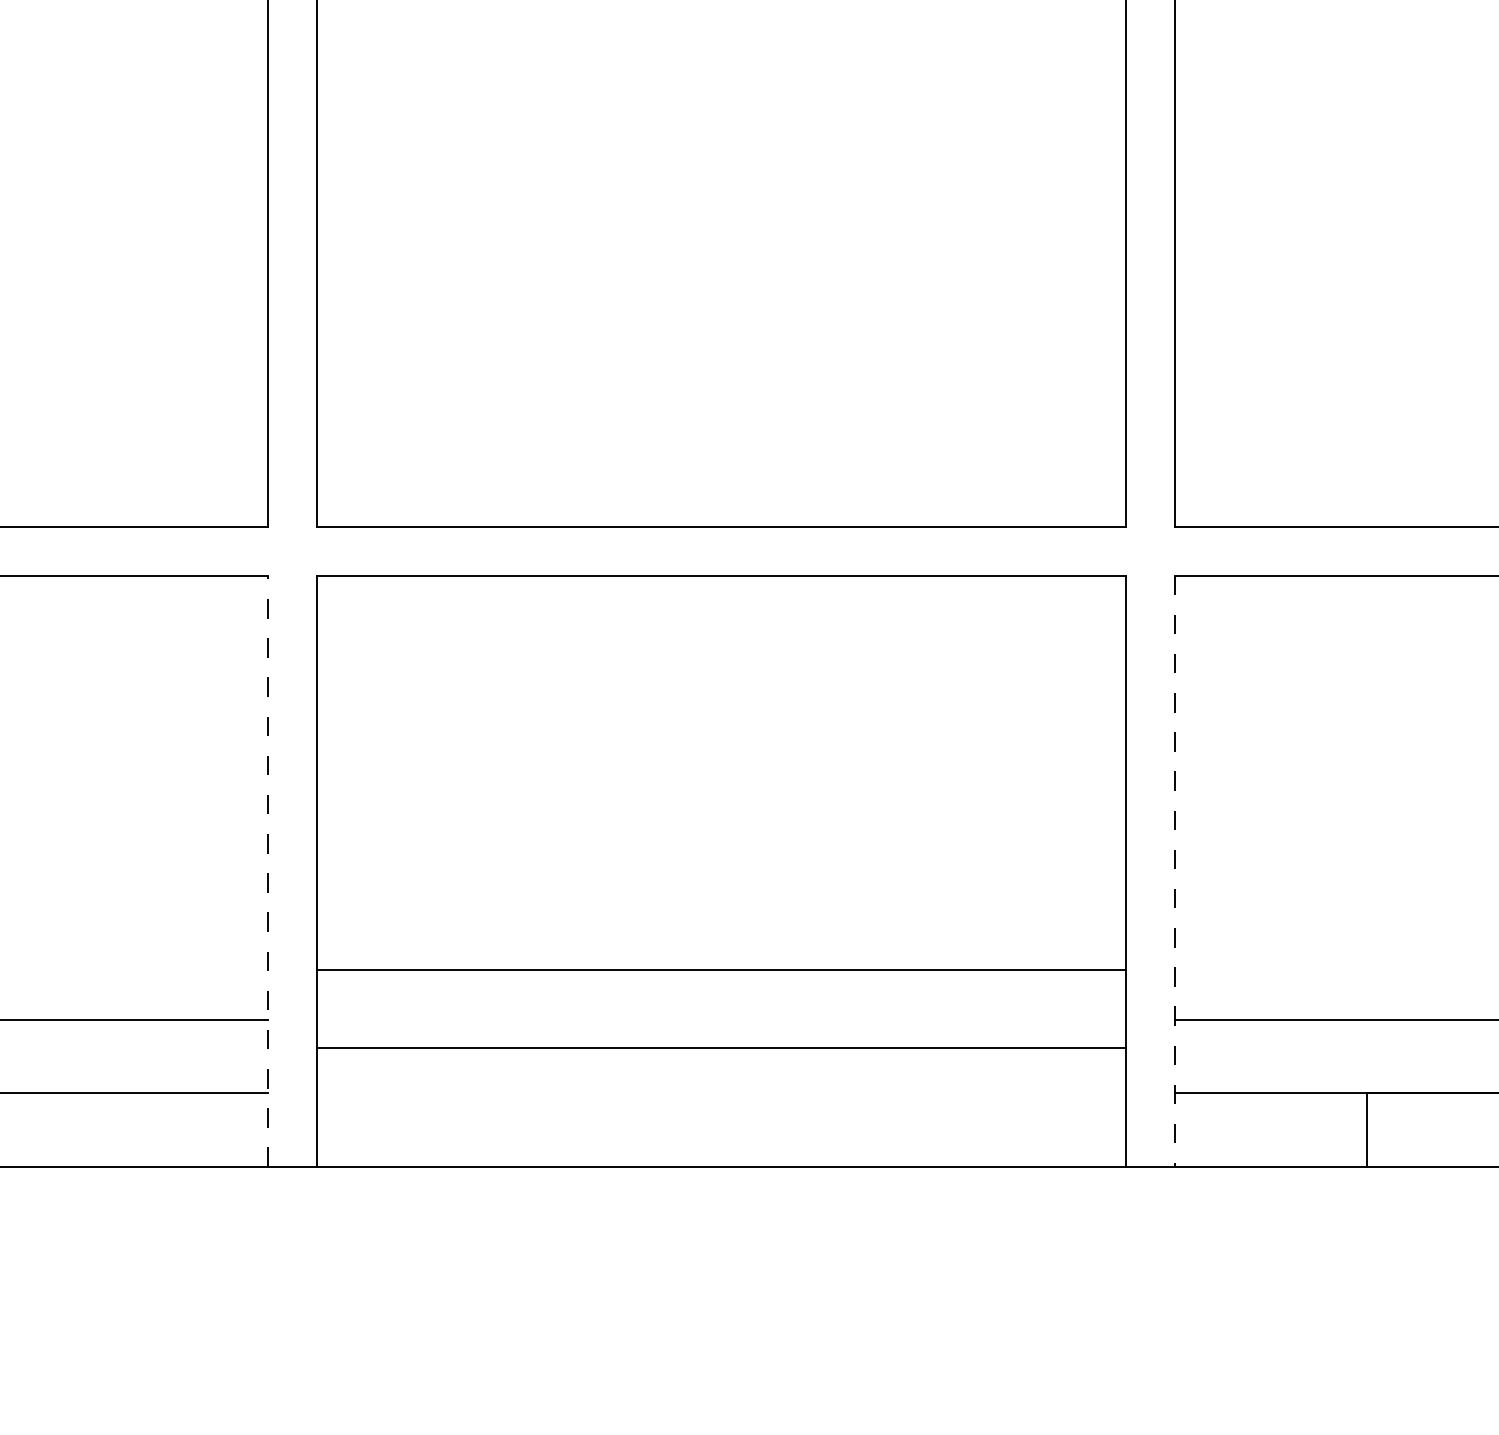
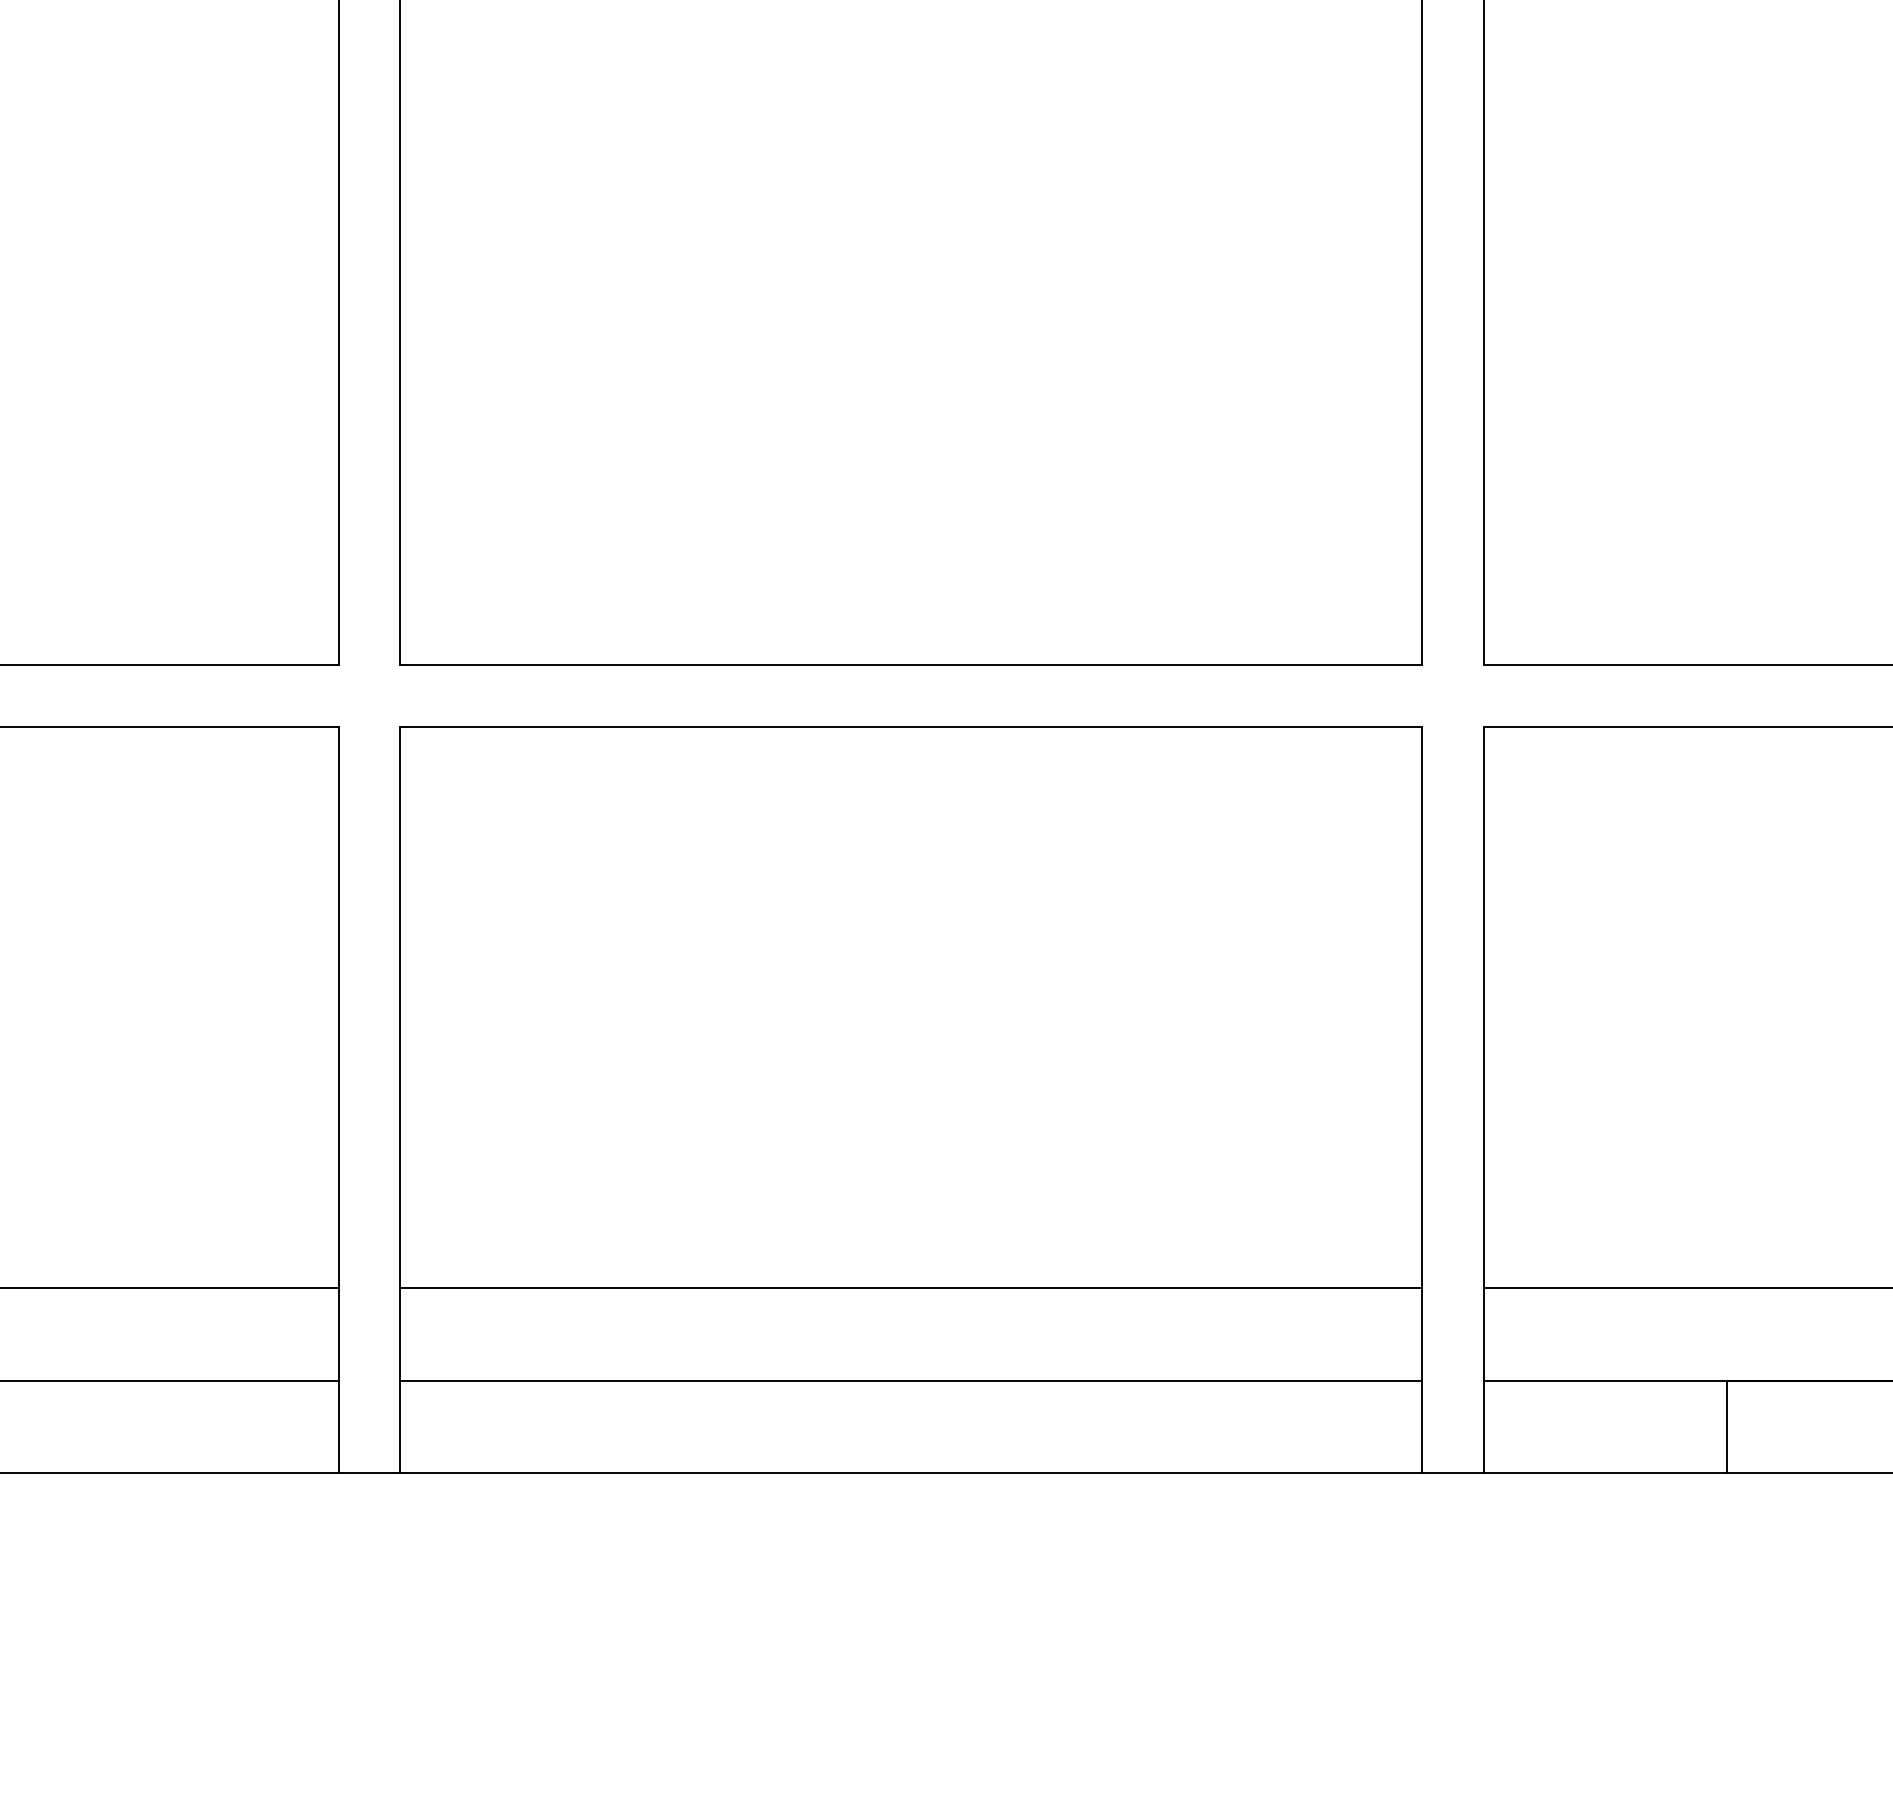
line: (267, 870) -> (338, 1099), dashed -> solid
line: (1174, 871) -> (1483, 1100), dashed -> solid
line: (720, 970) -> (910, 1288), moved
line: (720, 1048) -> (910, 1380), moved

